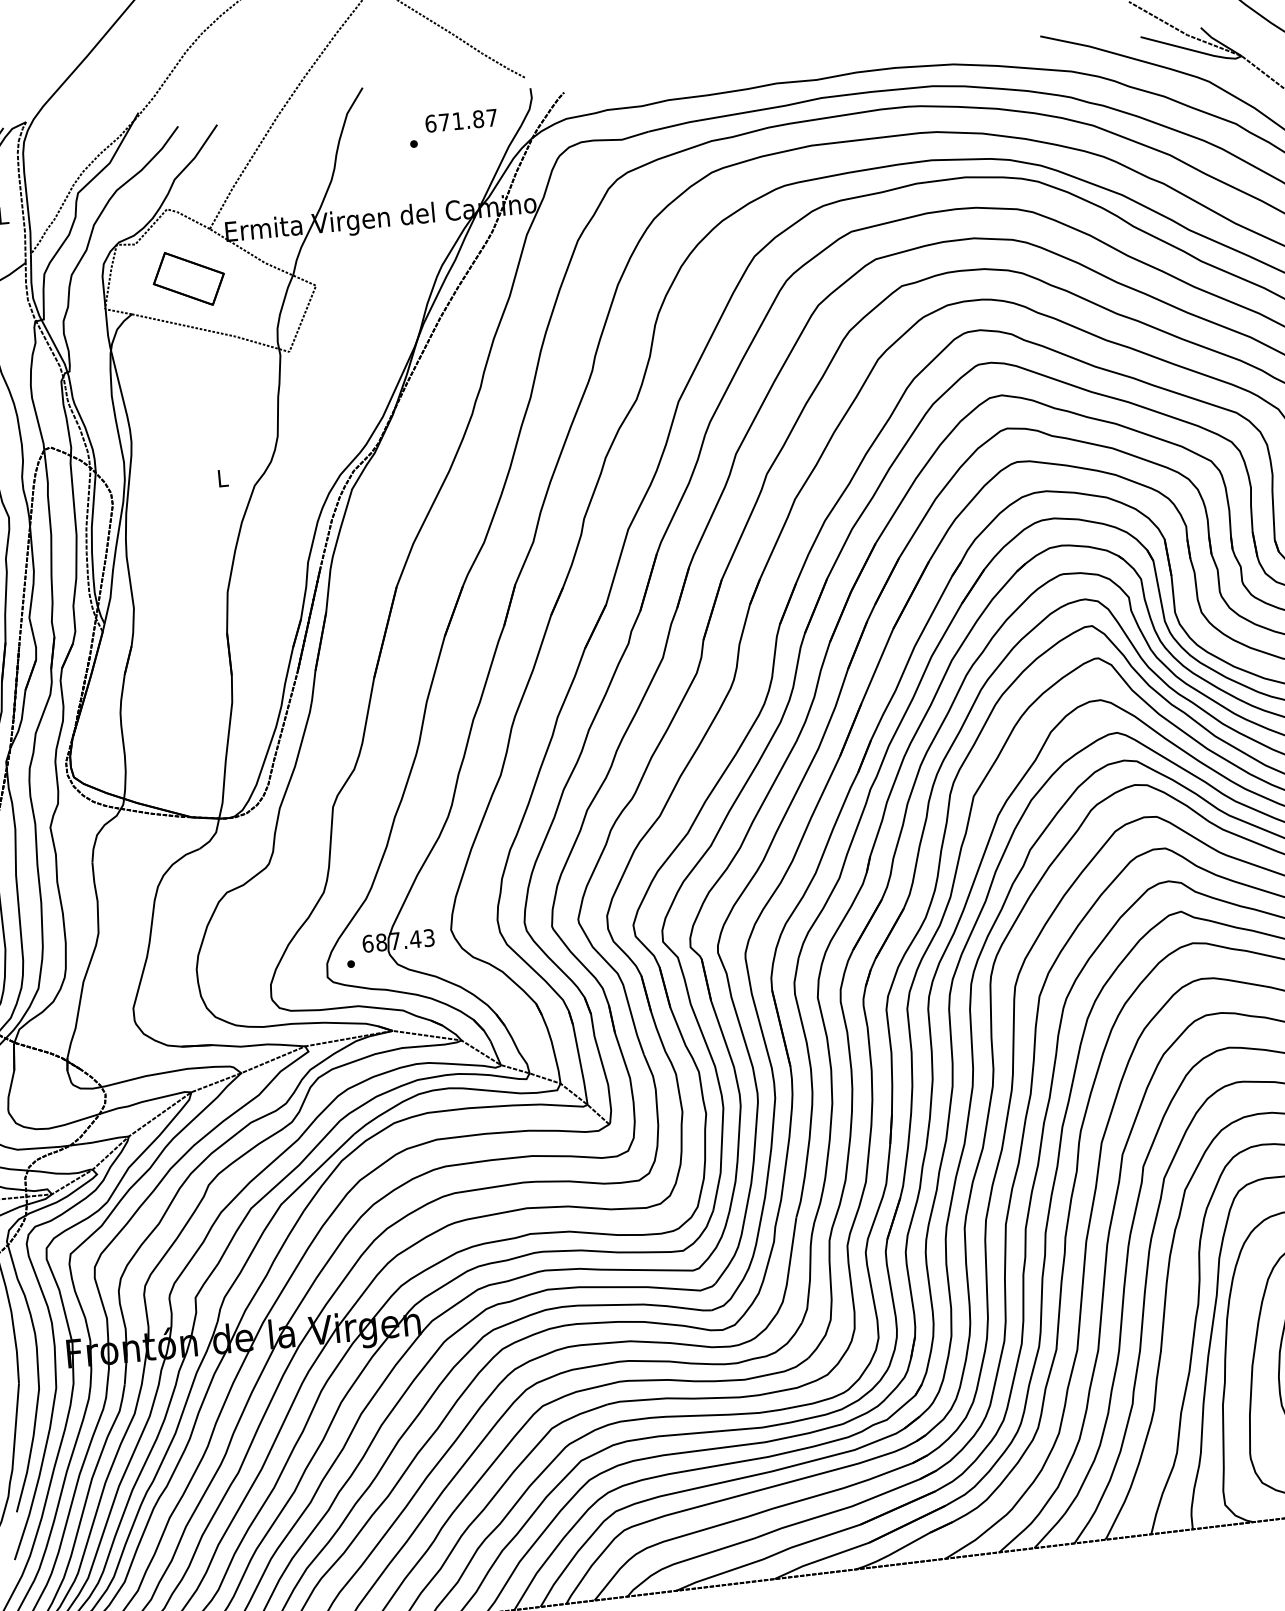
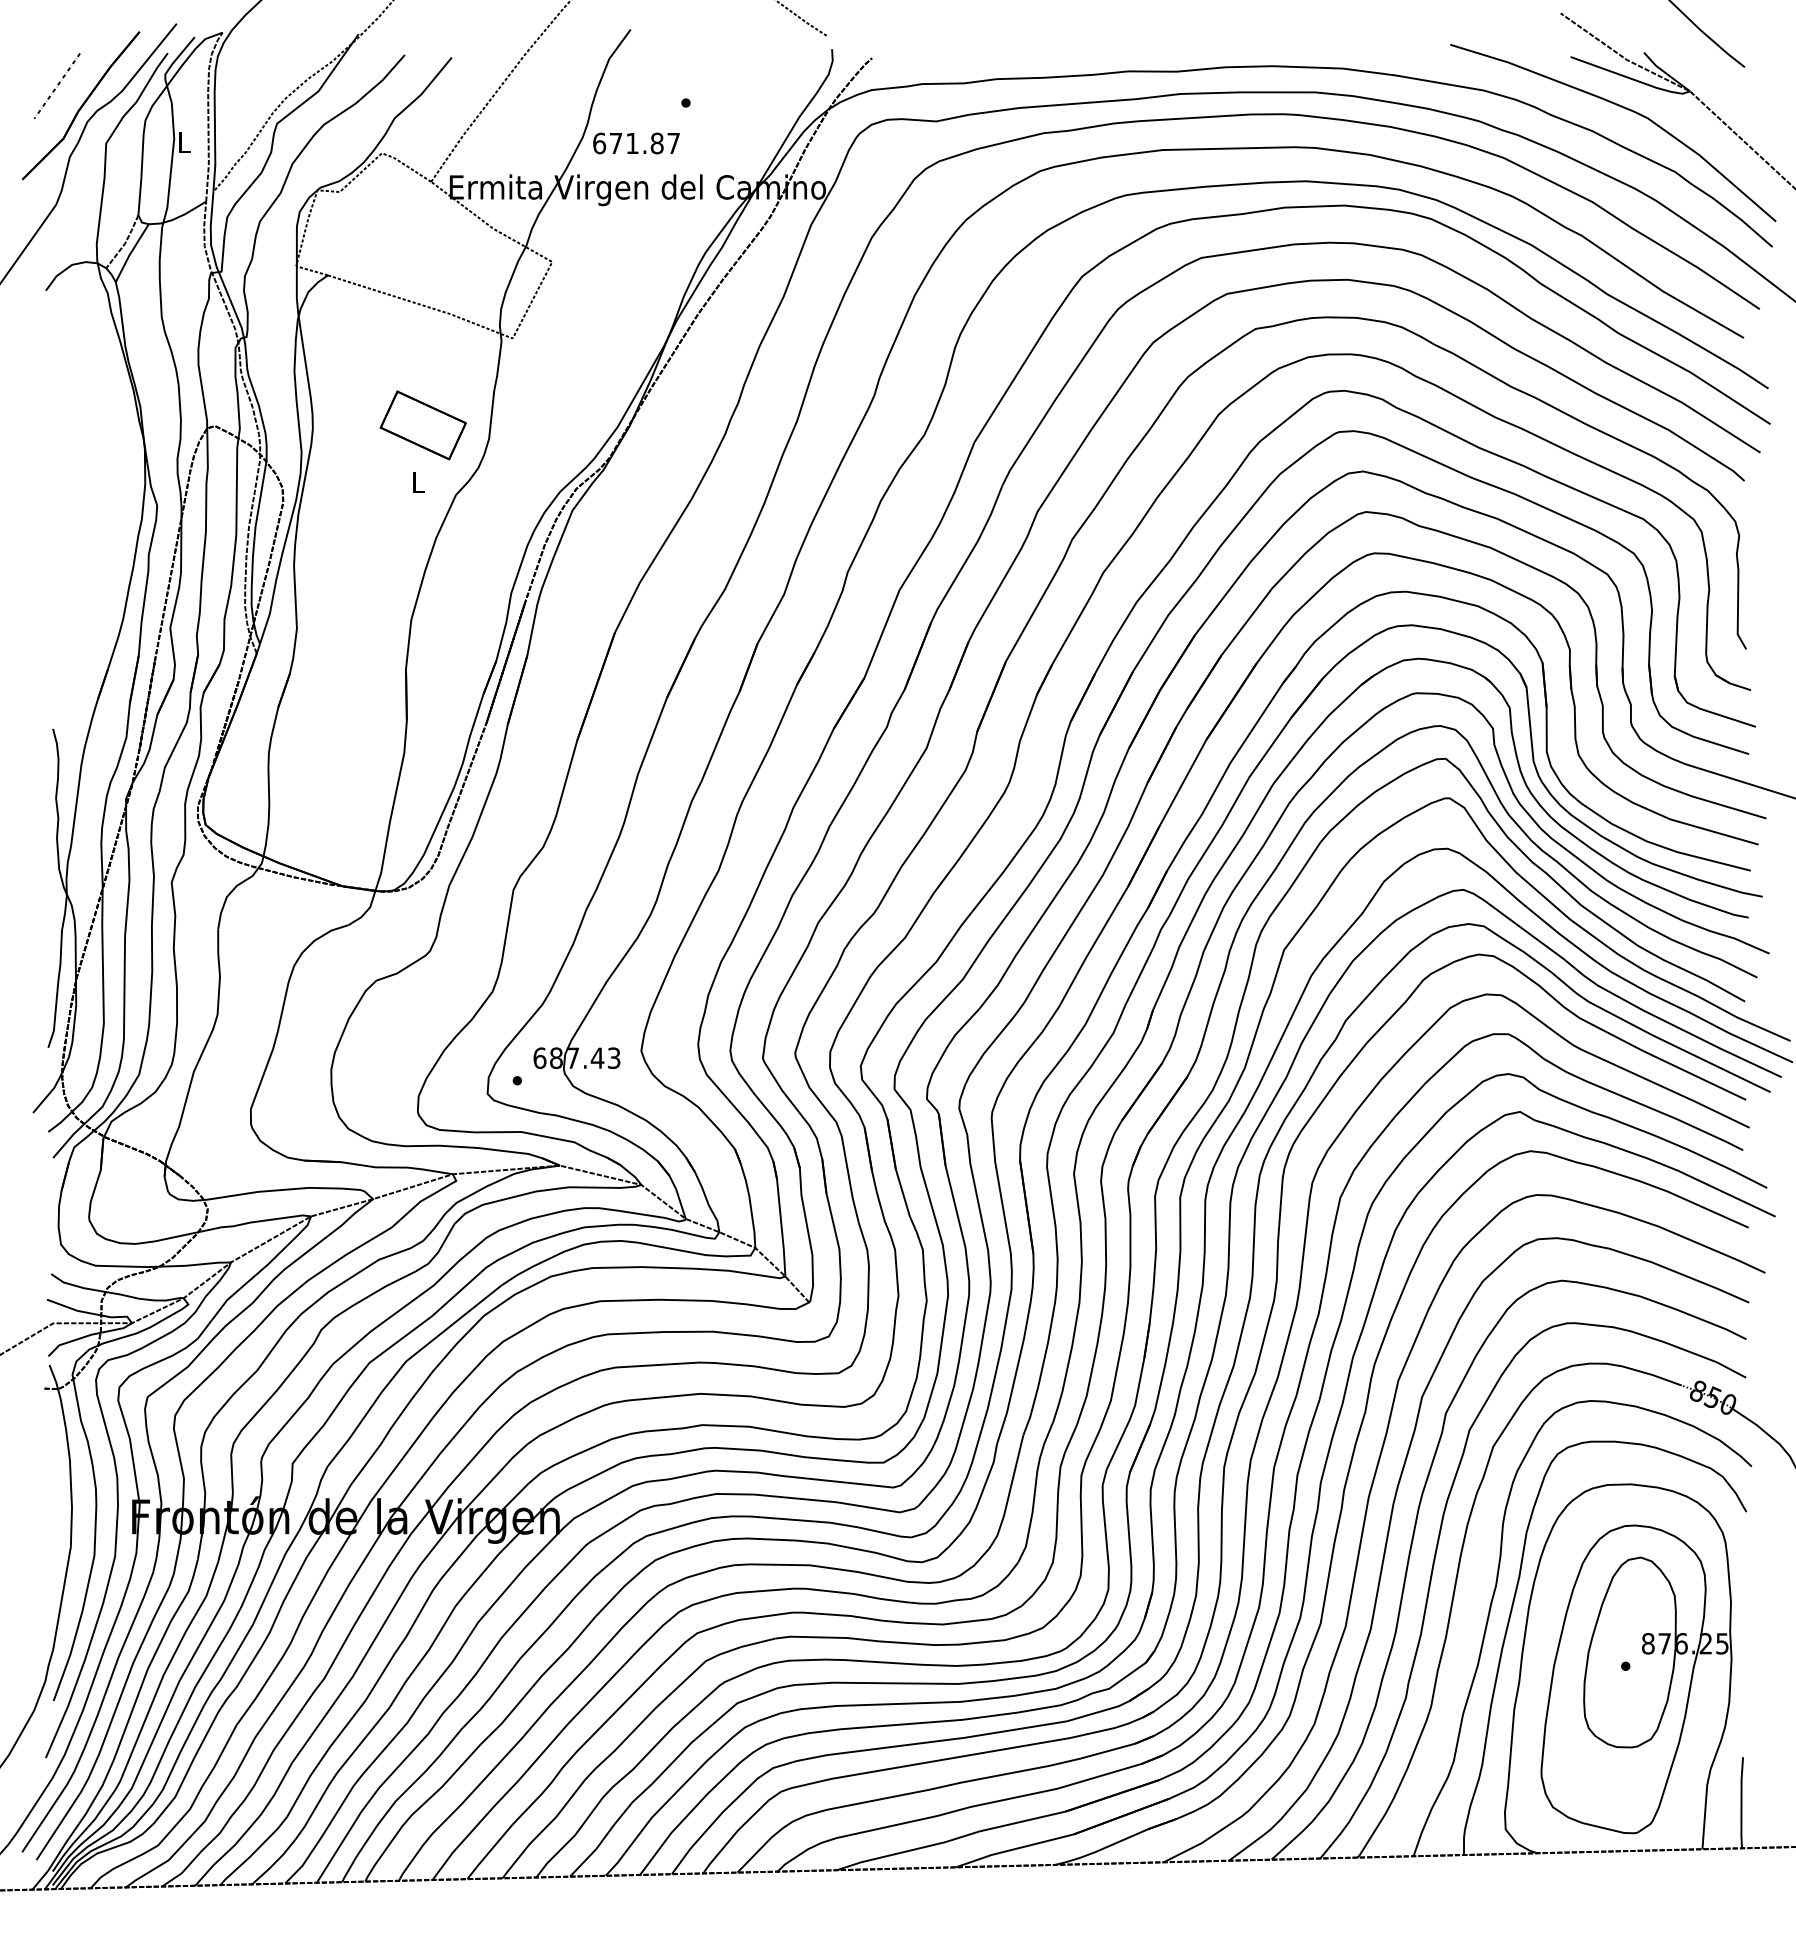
text: (461, 120) -> (636, 143), moved
part: (188, 279) -> (422, 425), moved

